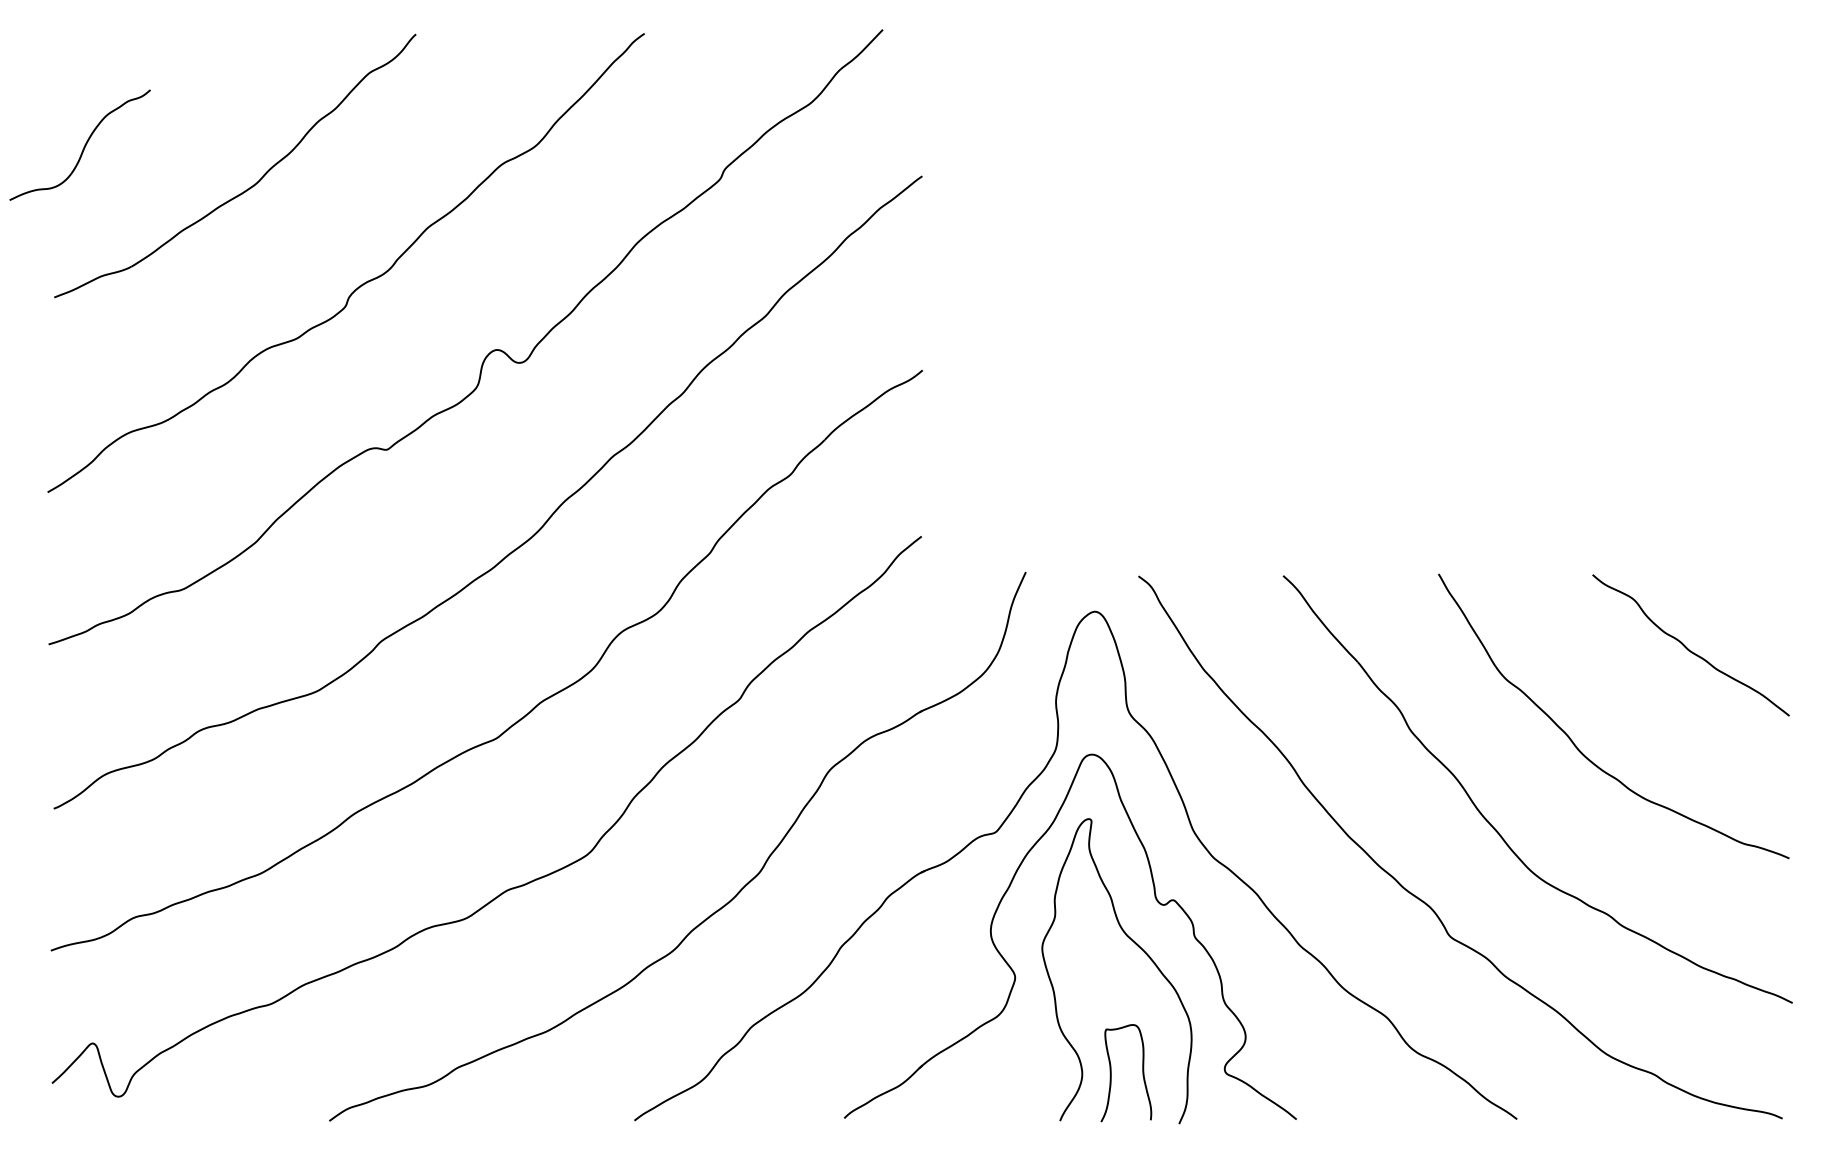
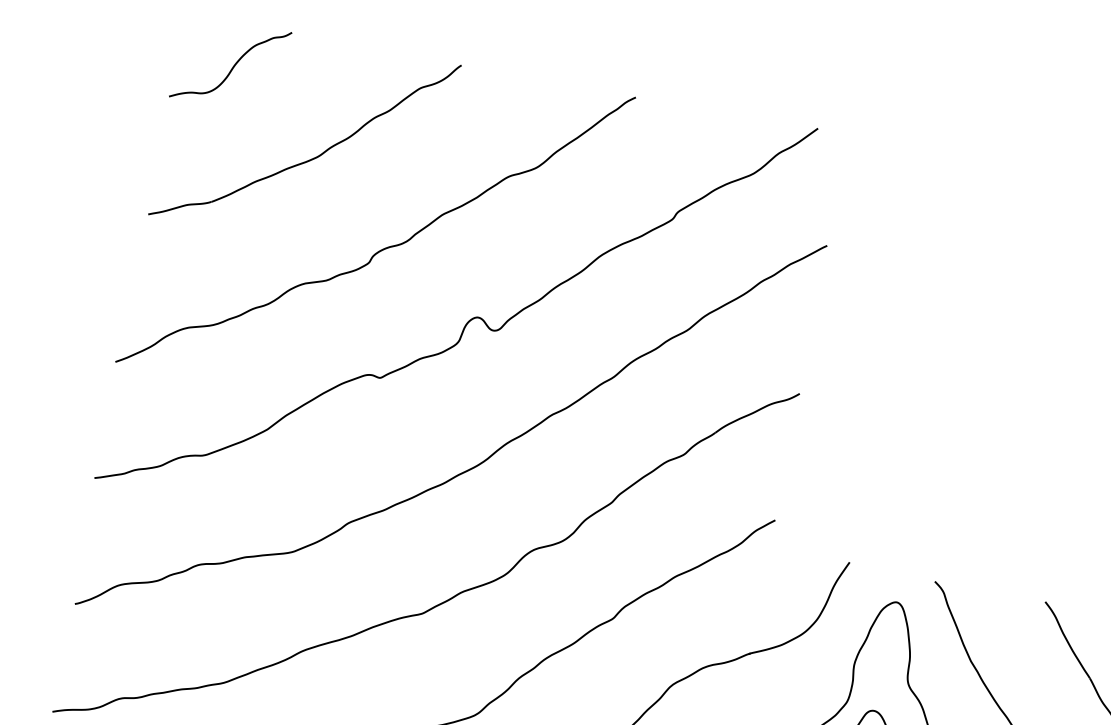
curve: (84, 144) -> (234, 64), moved

